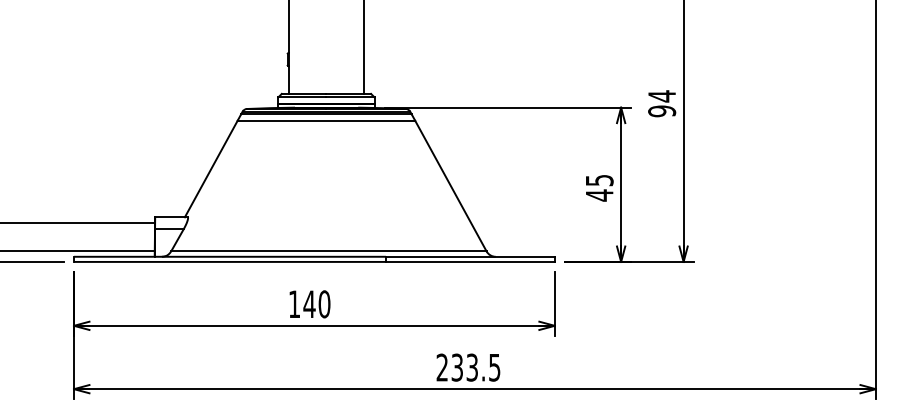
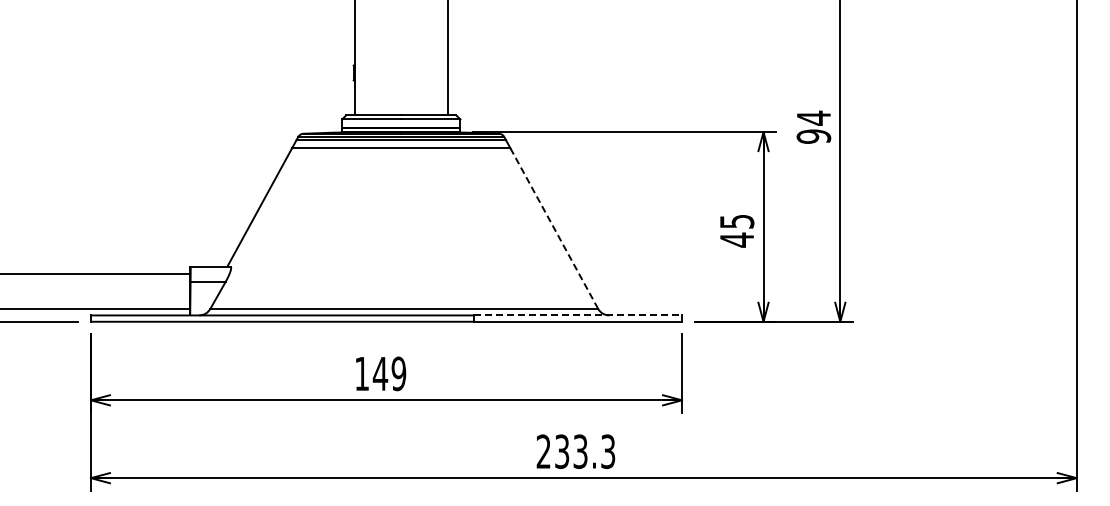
line: (451, 186) -> (554, 229), solid -> dashed
line: (470, 256) -> (578, 315), solid -> dashed
text: (324, 304) -> (398, 373), 140 -> 149
text: (495, 367) -> (608, 451), 233.5 -> 233.3

